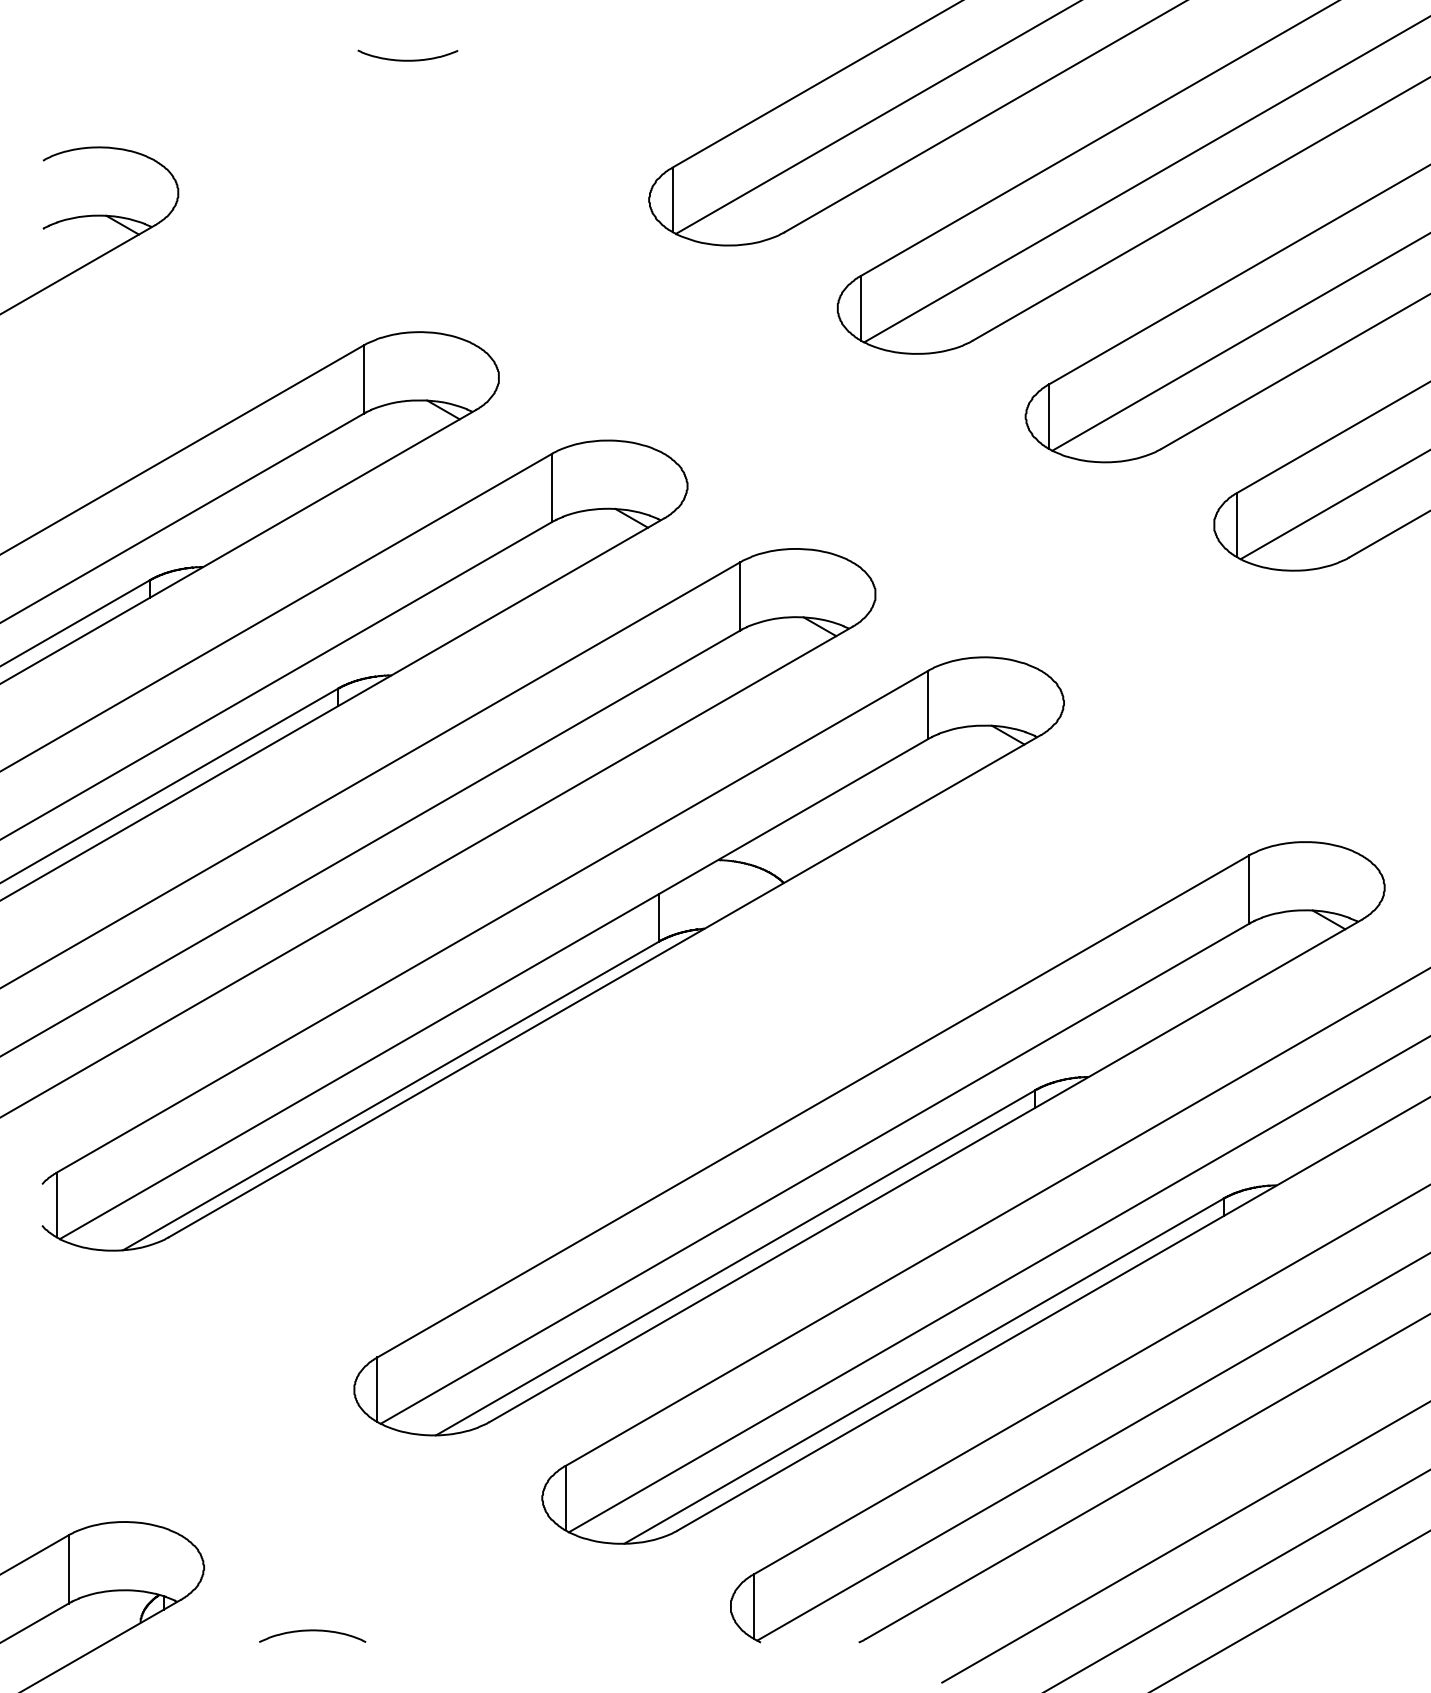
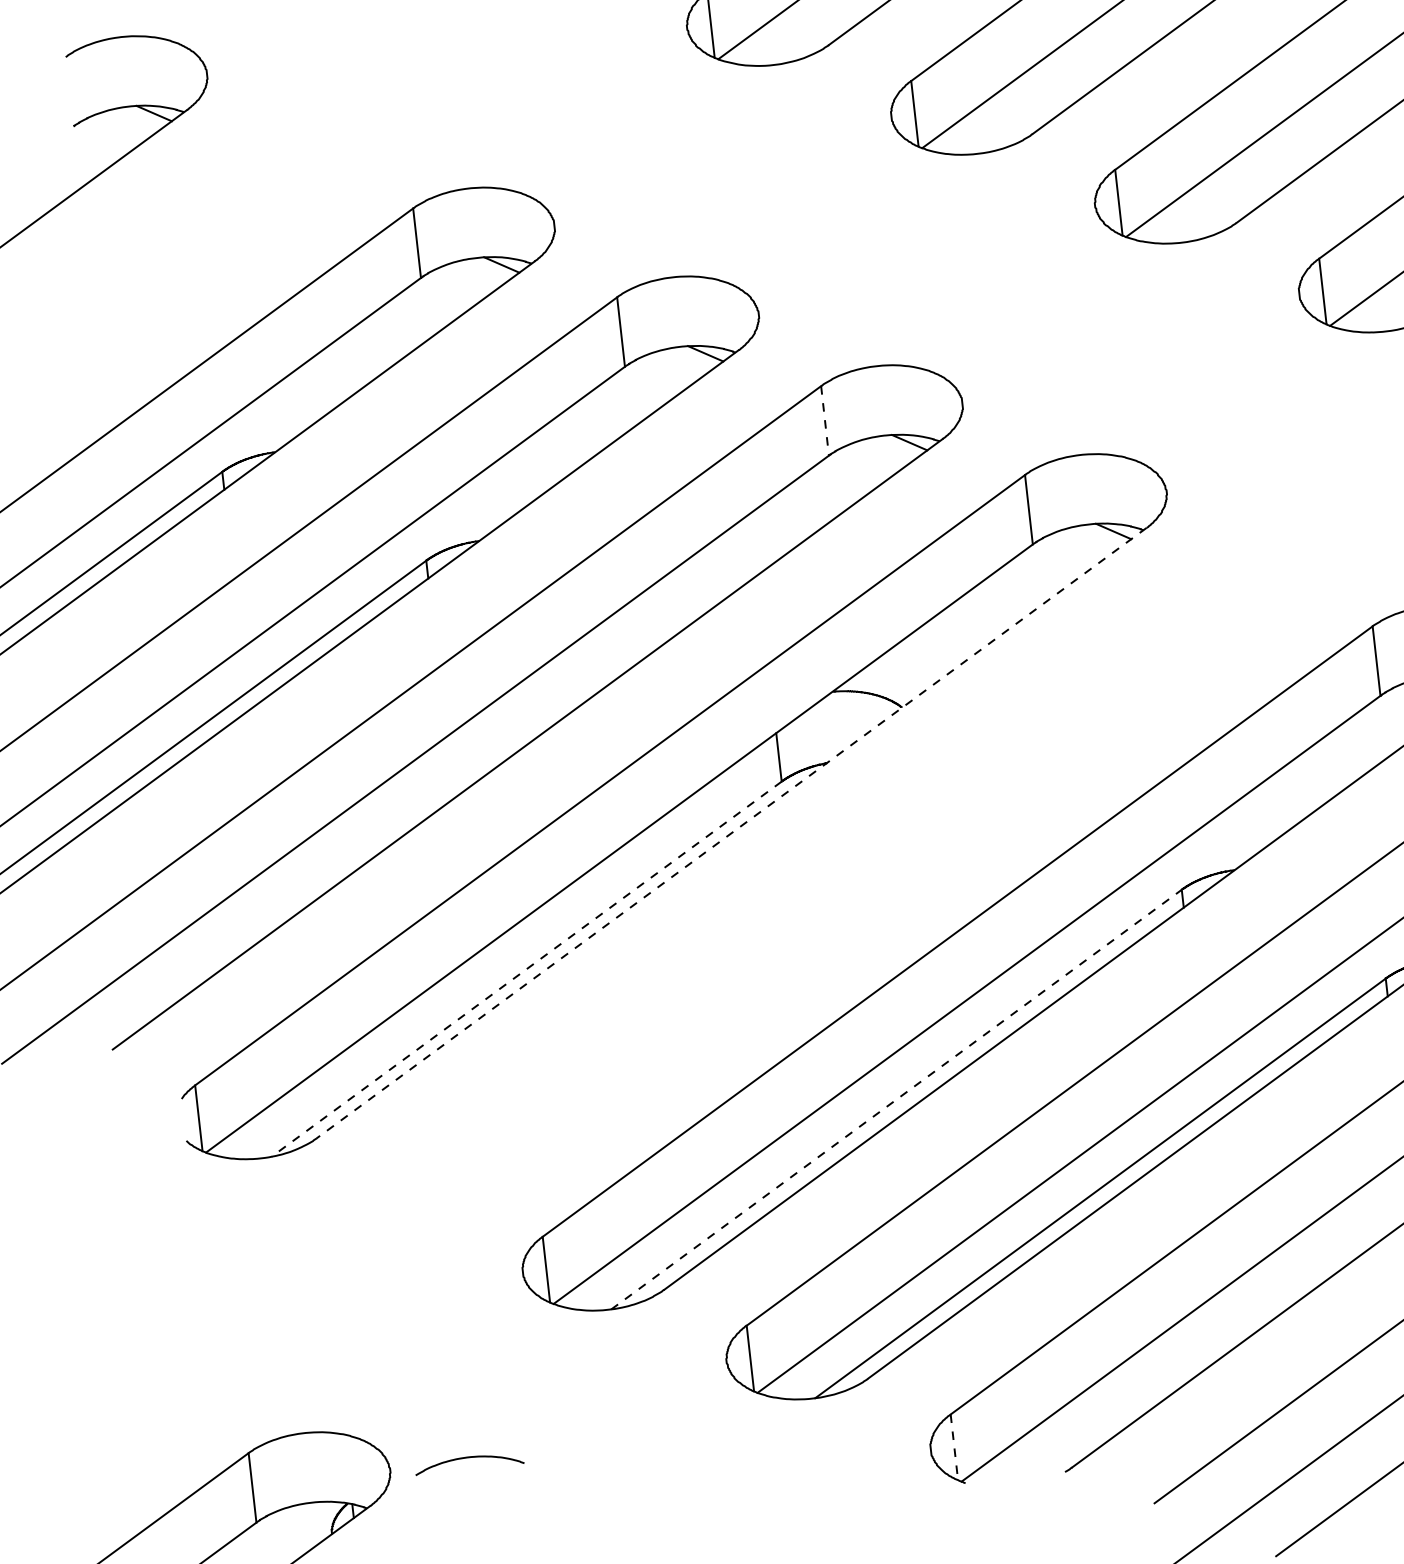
line: (740, 596) -> (825, 420), solid -> dashed
line: (604, 986) -> (731, 833), solid -> dashed
line: (390, 1096) -> (526, 969), solid -> dashed
line: (735, 1262) -> (896, 1099), solid -> dashed
line: (754, 1607) -> (954, 1448), solid -> dashed
curve: (312, 1631) -> (468, 1458), moved

